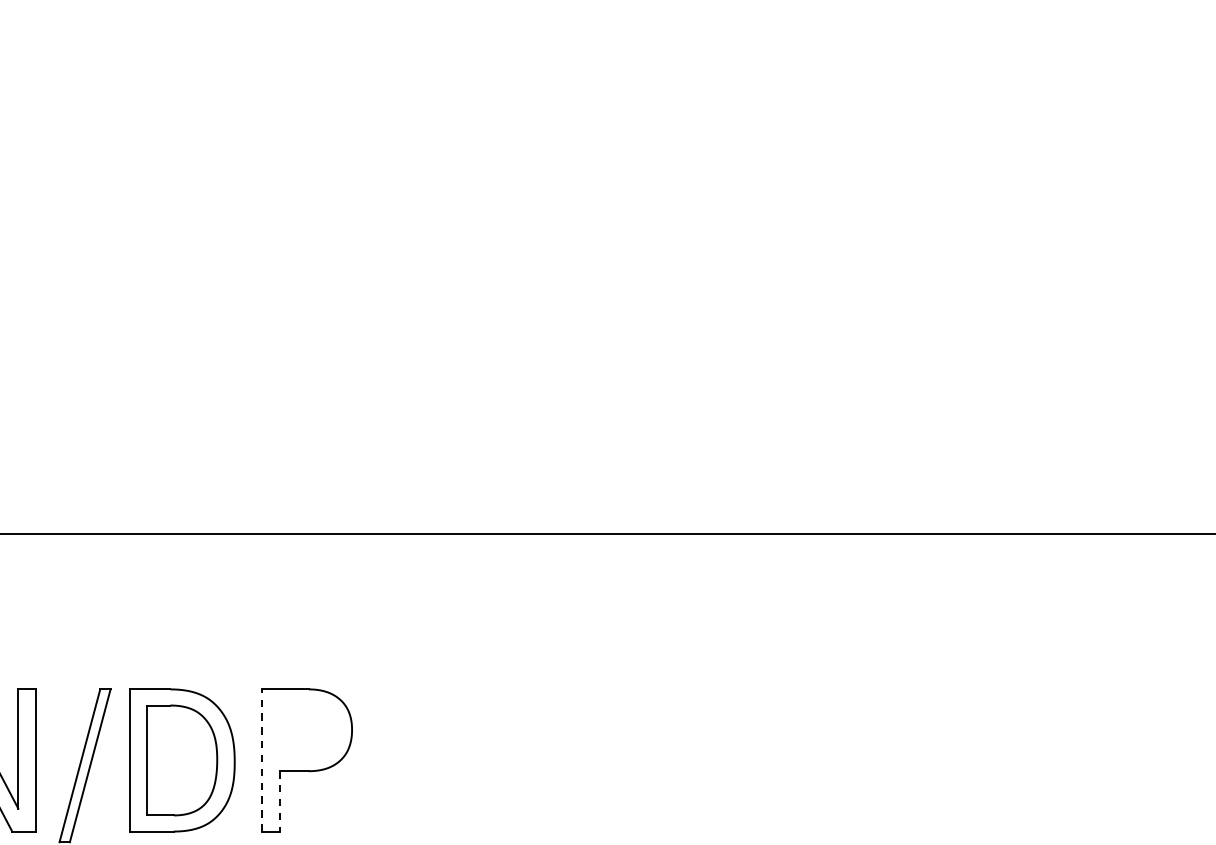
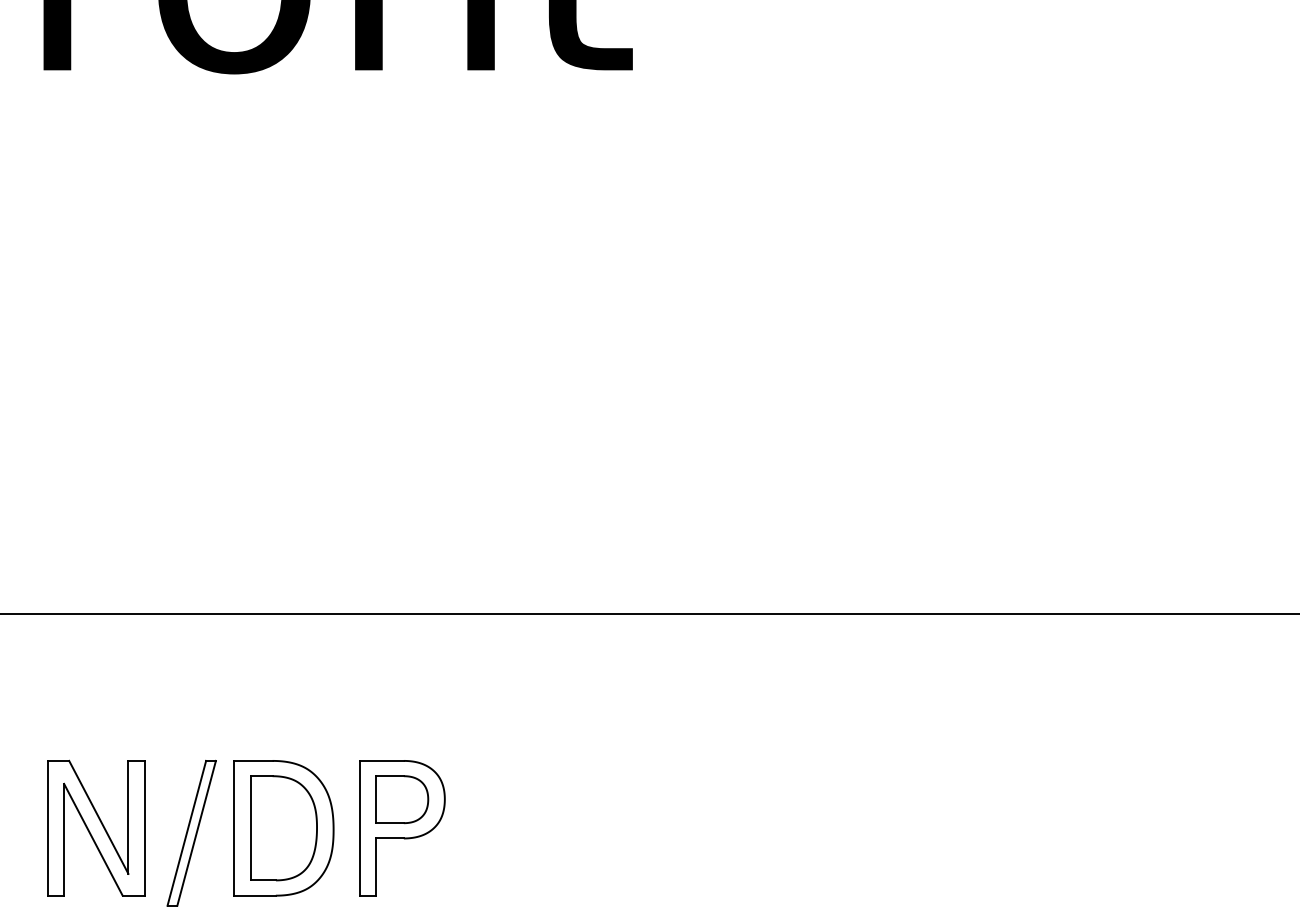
part: (307, 730) -> (402, 799), added
line: (262, 759) -> (359, 827), dashed -> solid
line: (279, 801) -> (376, 867), dashed -> solid

